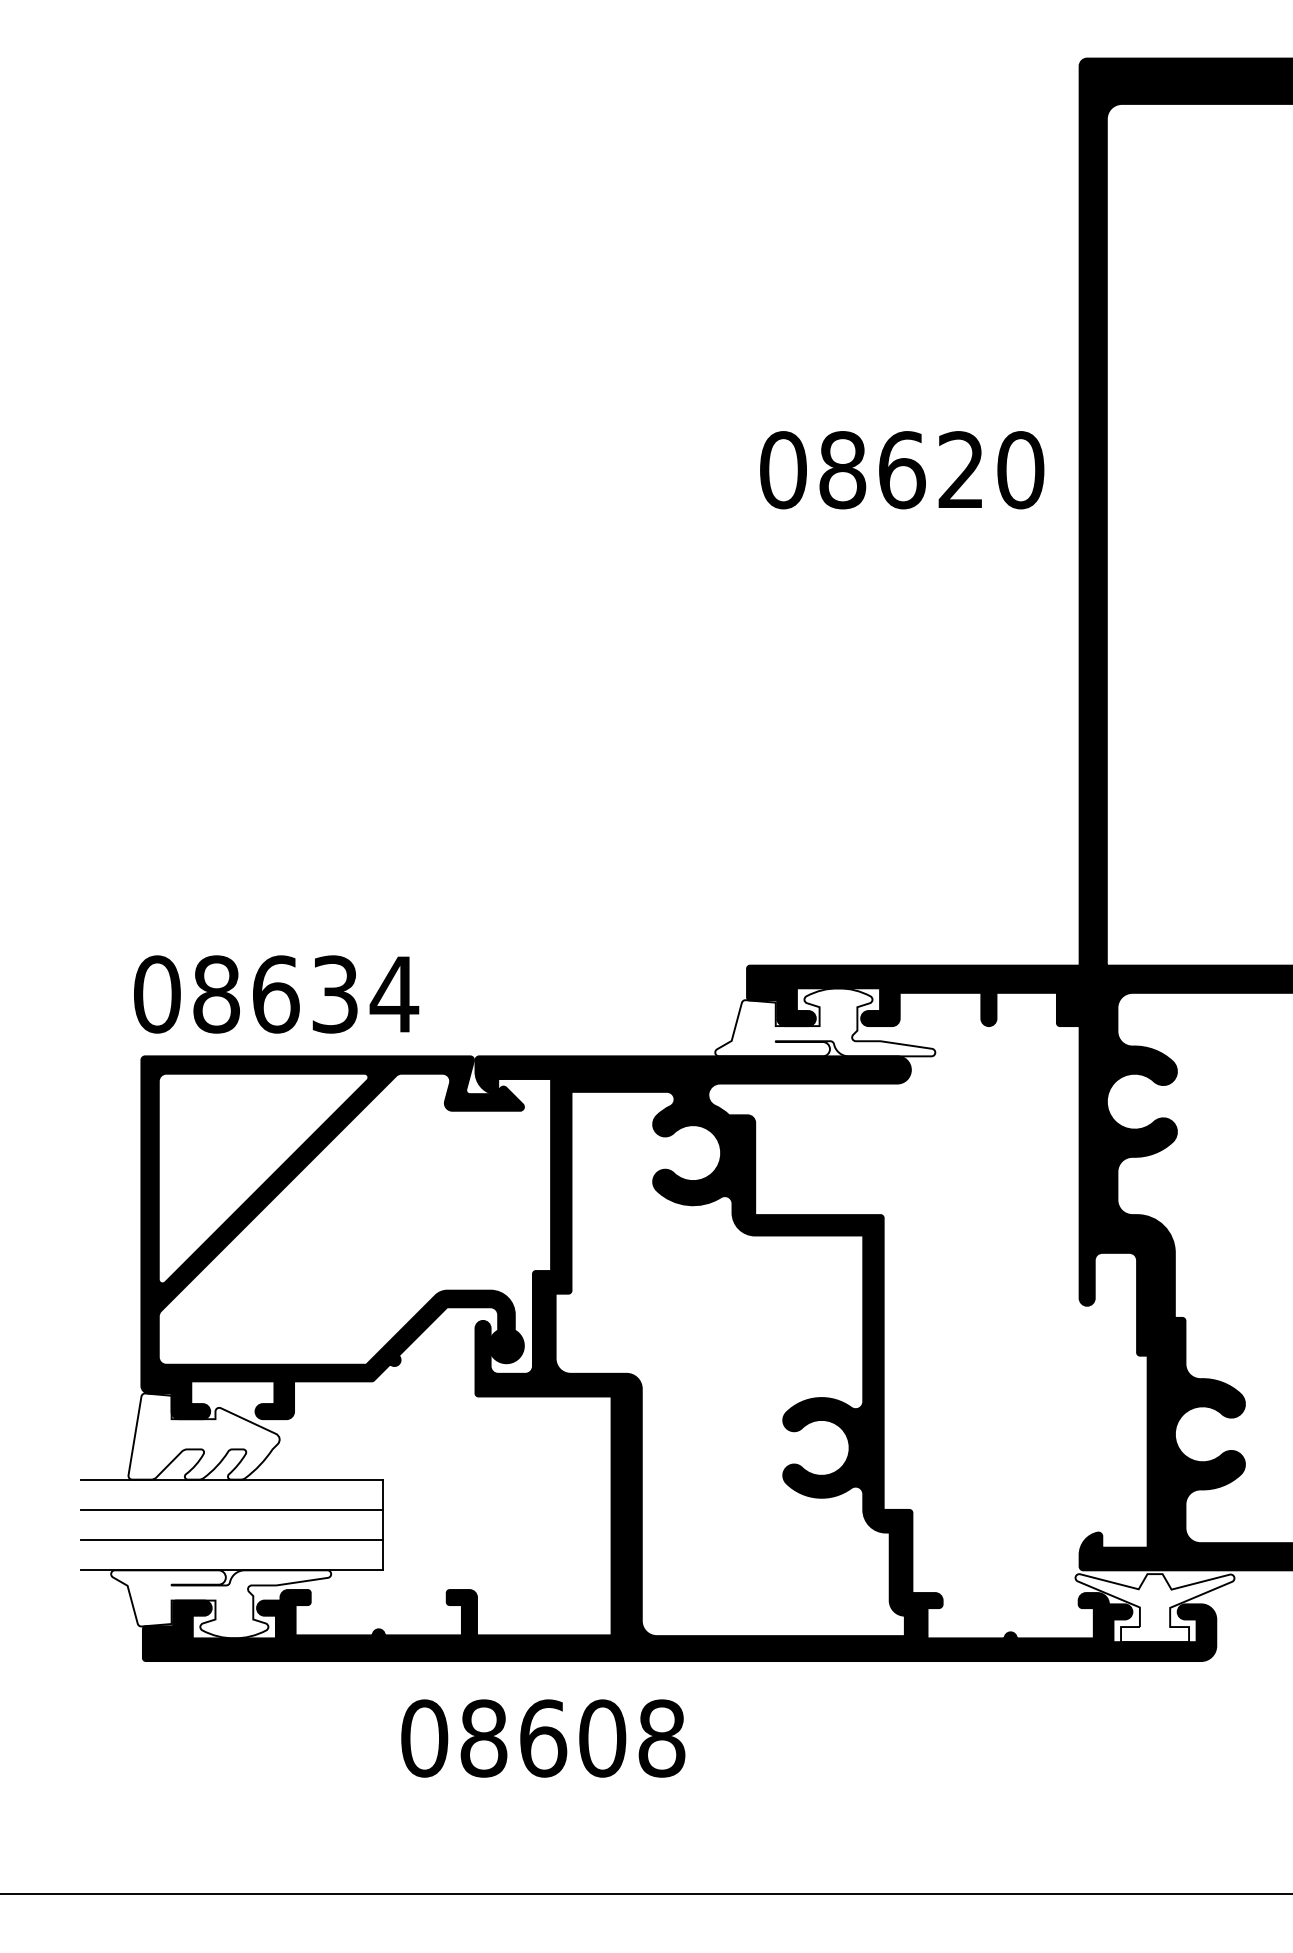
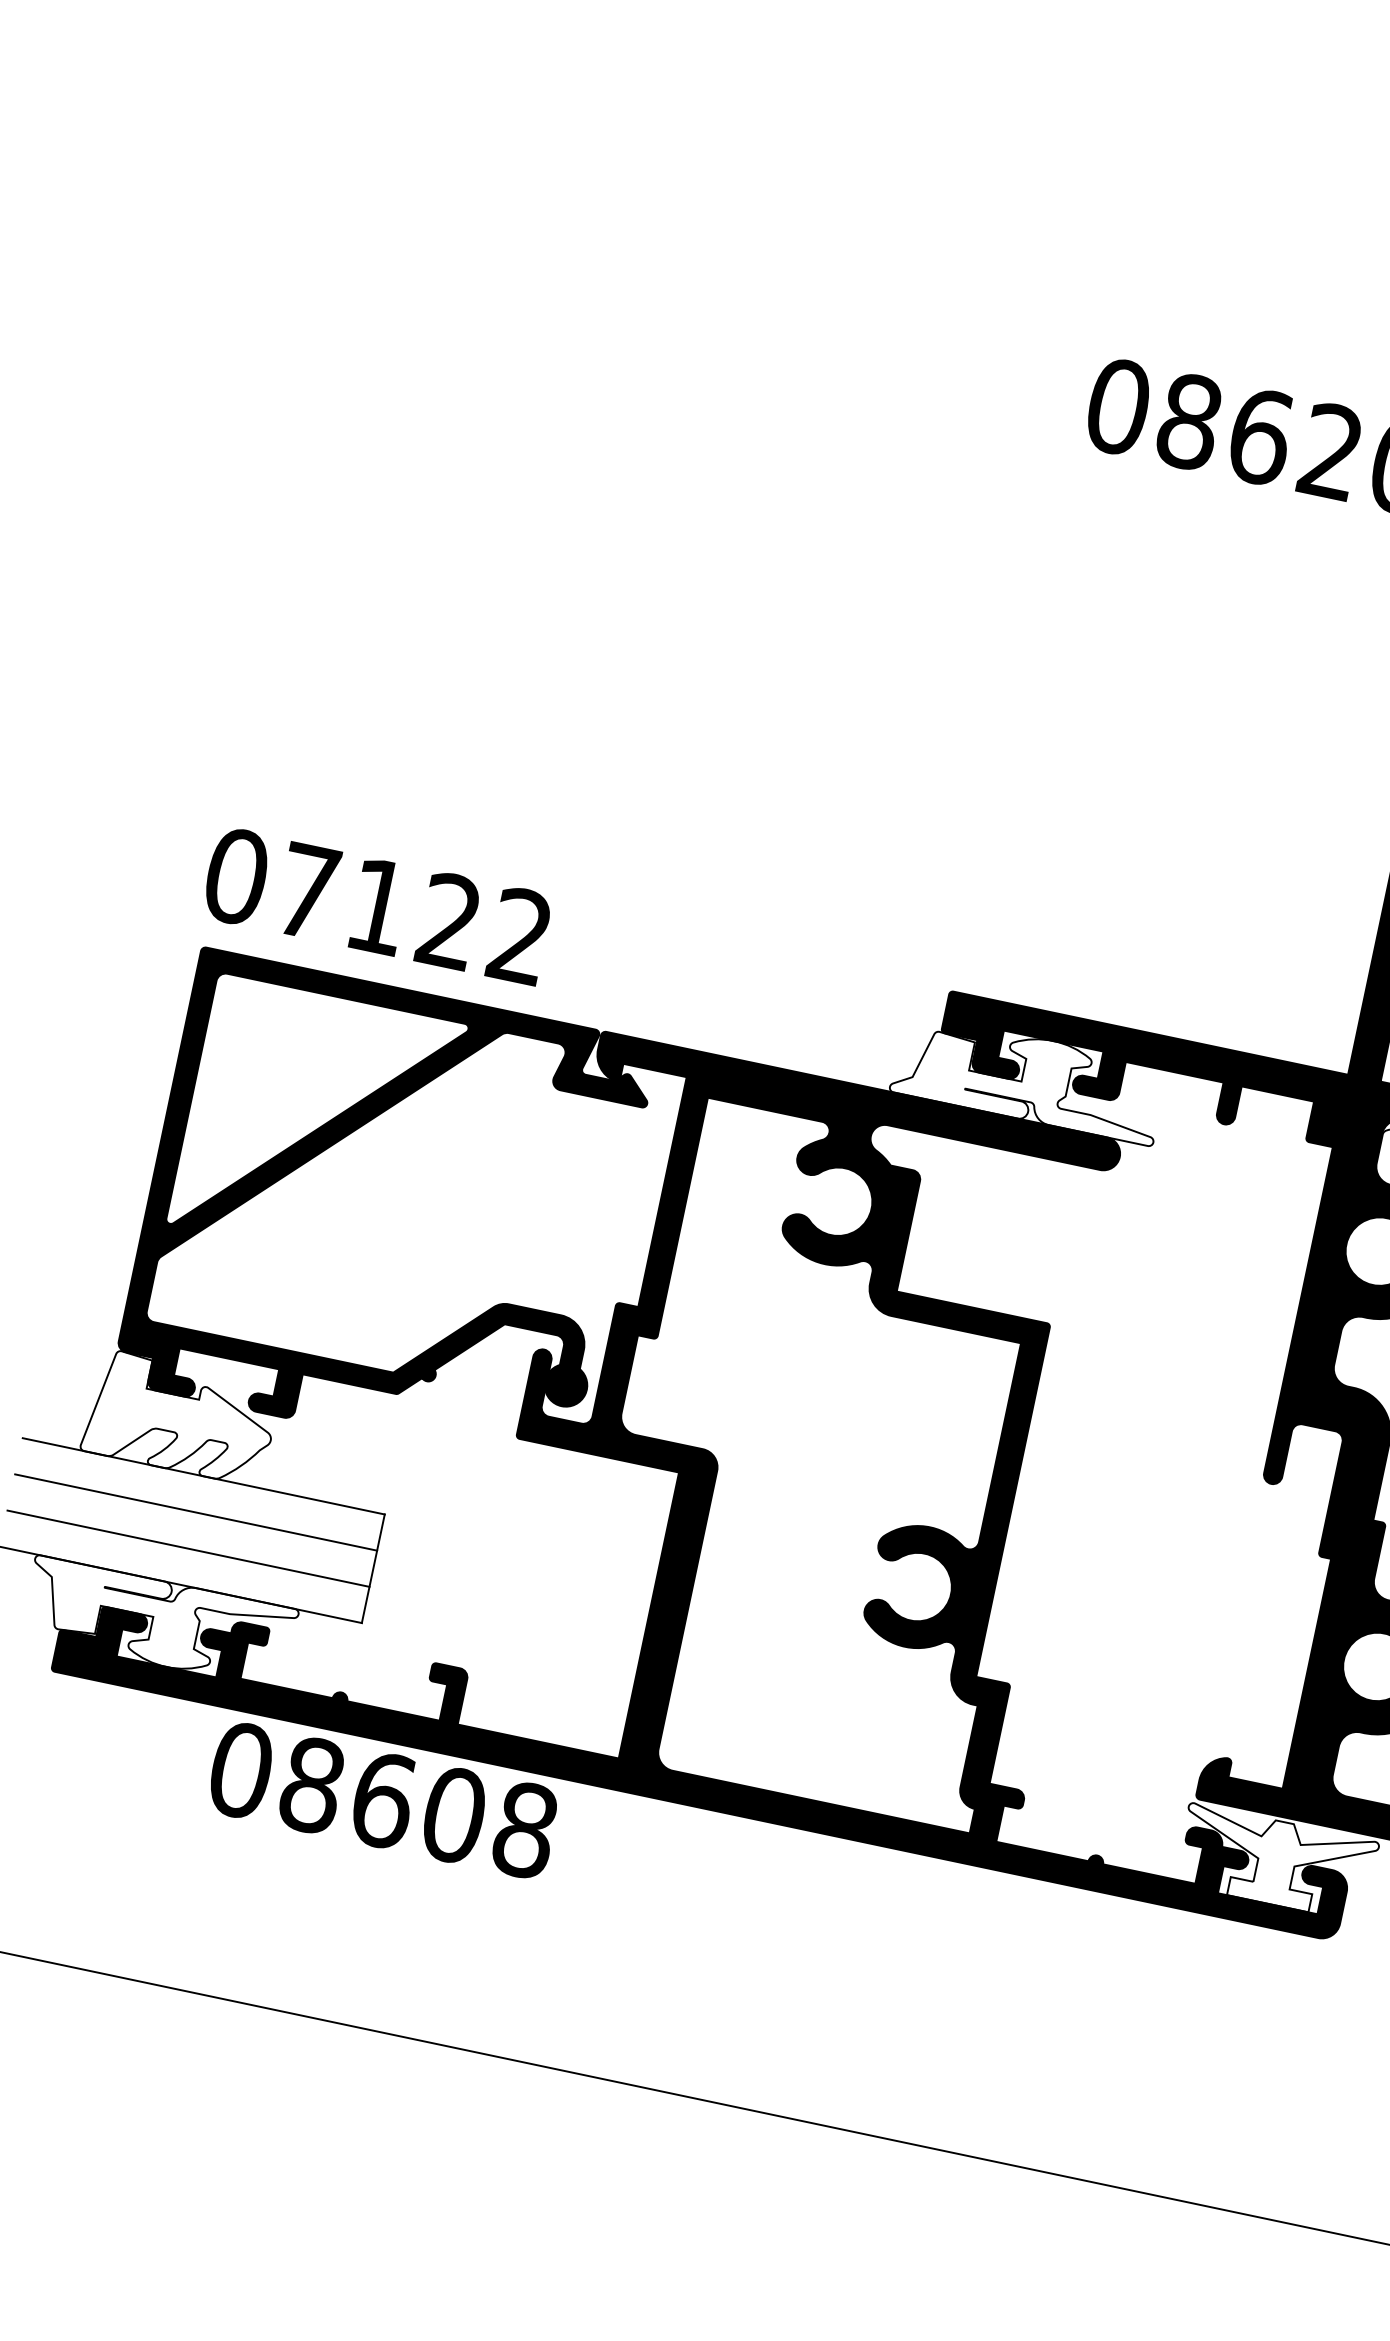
text: (306, 994) -> (415, 914), 08634 -> 07122
text: (543, 1738) -> (383, 1800), moved

